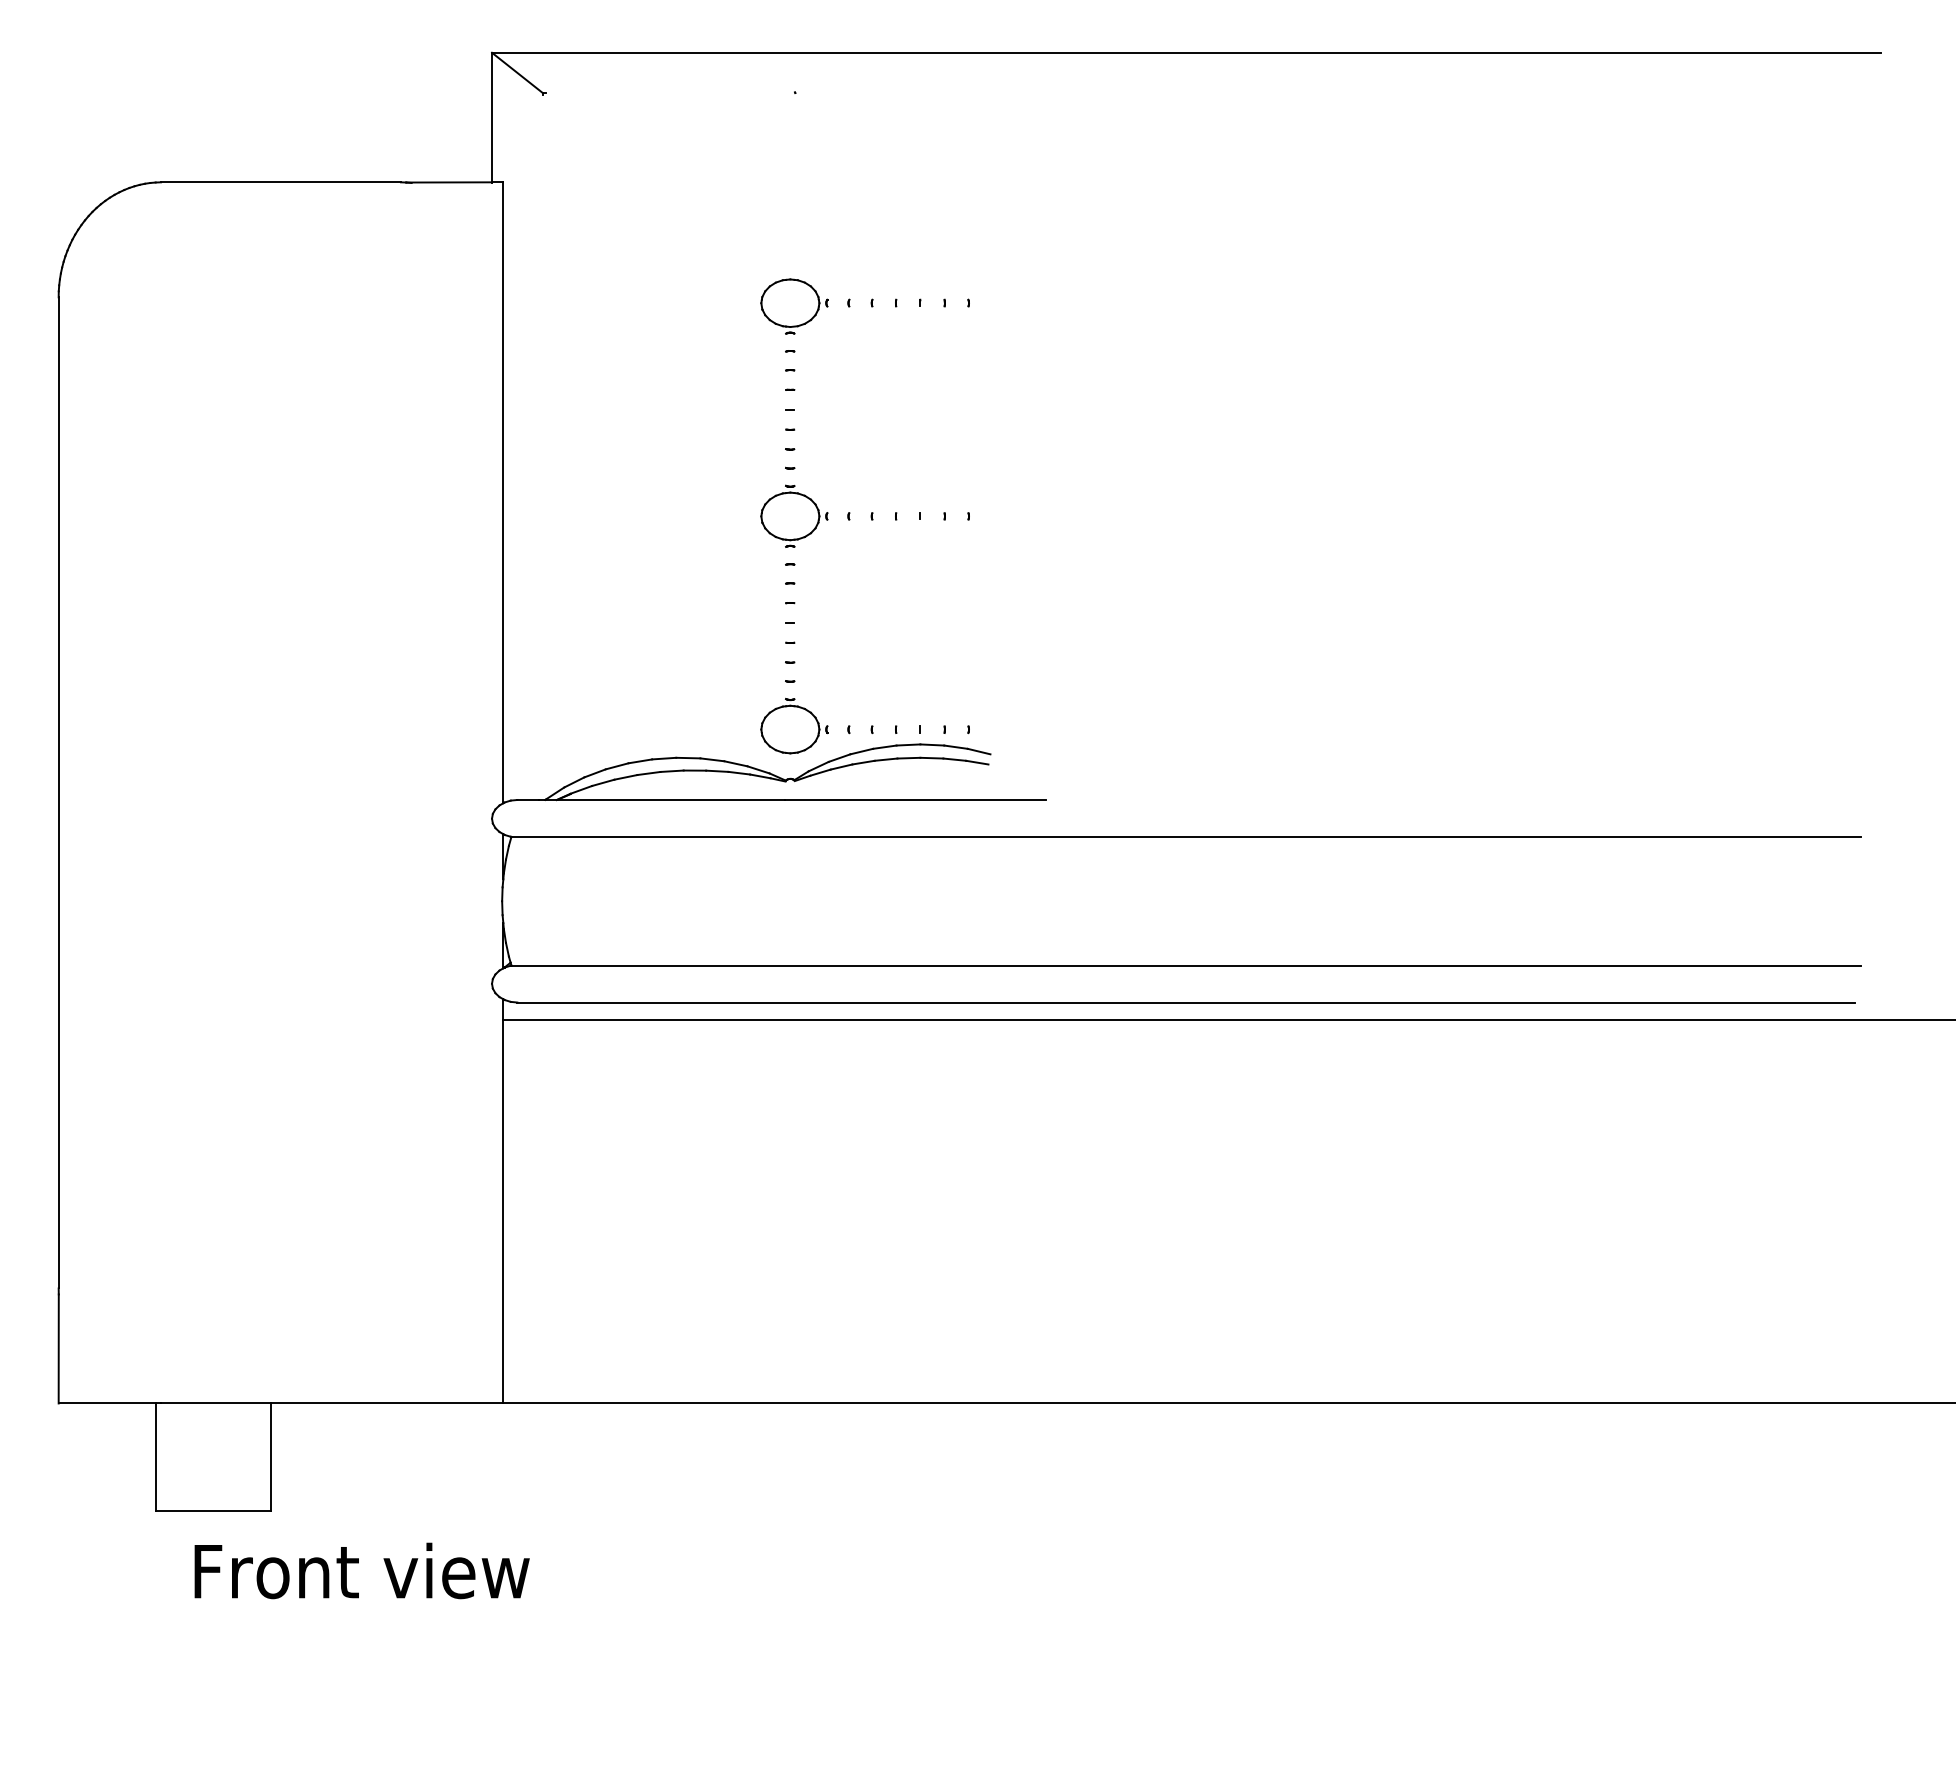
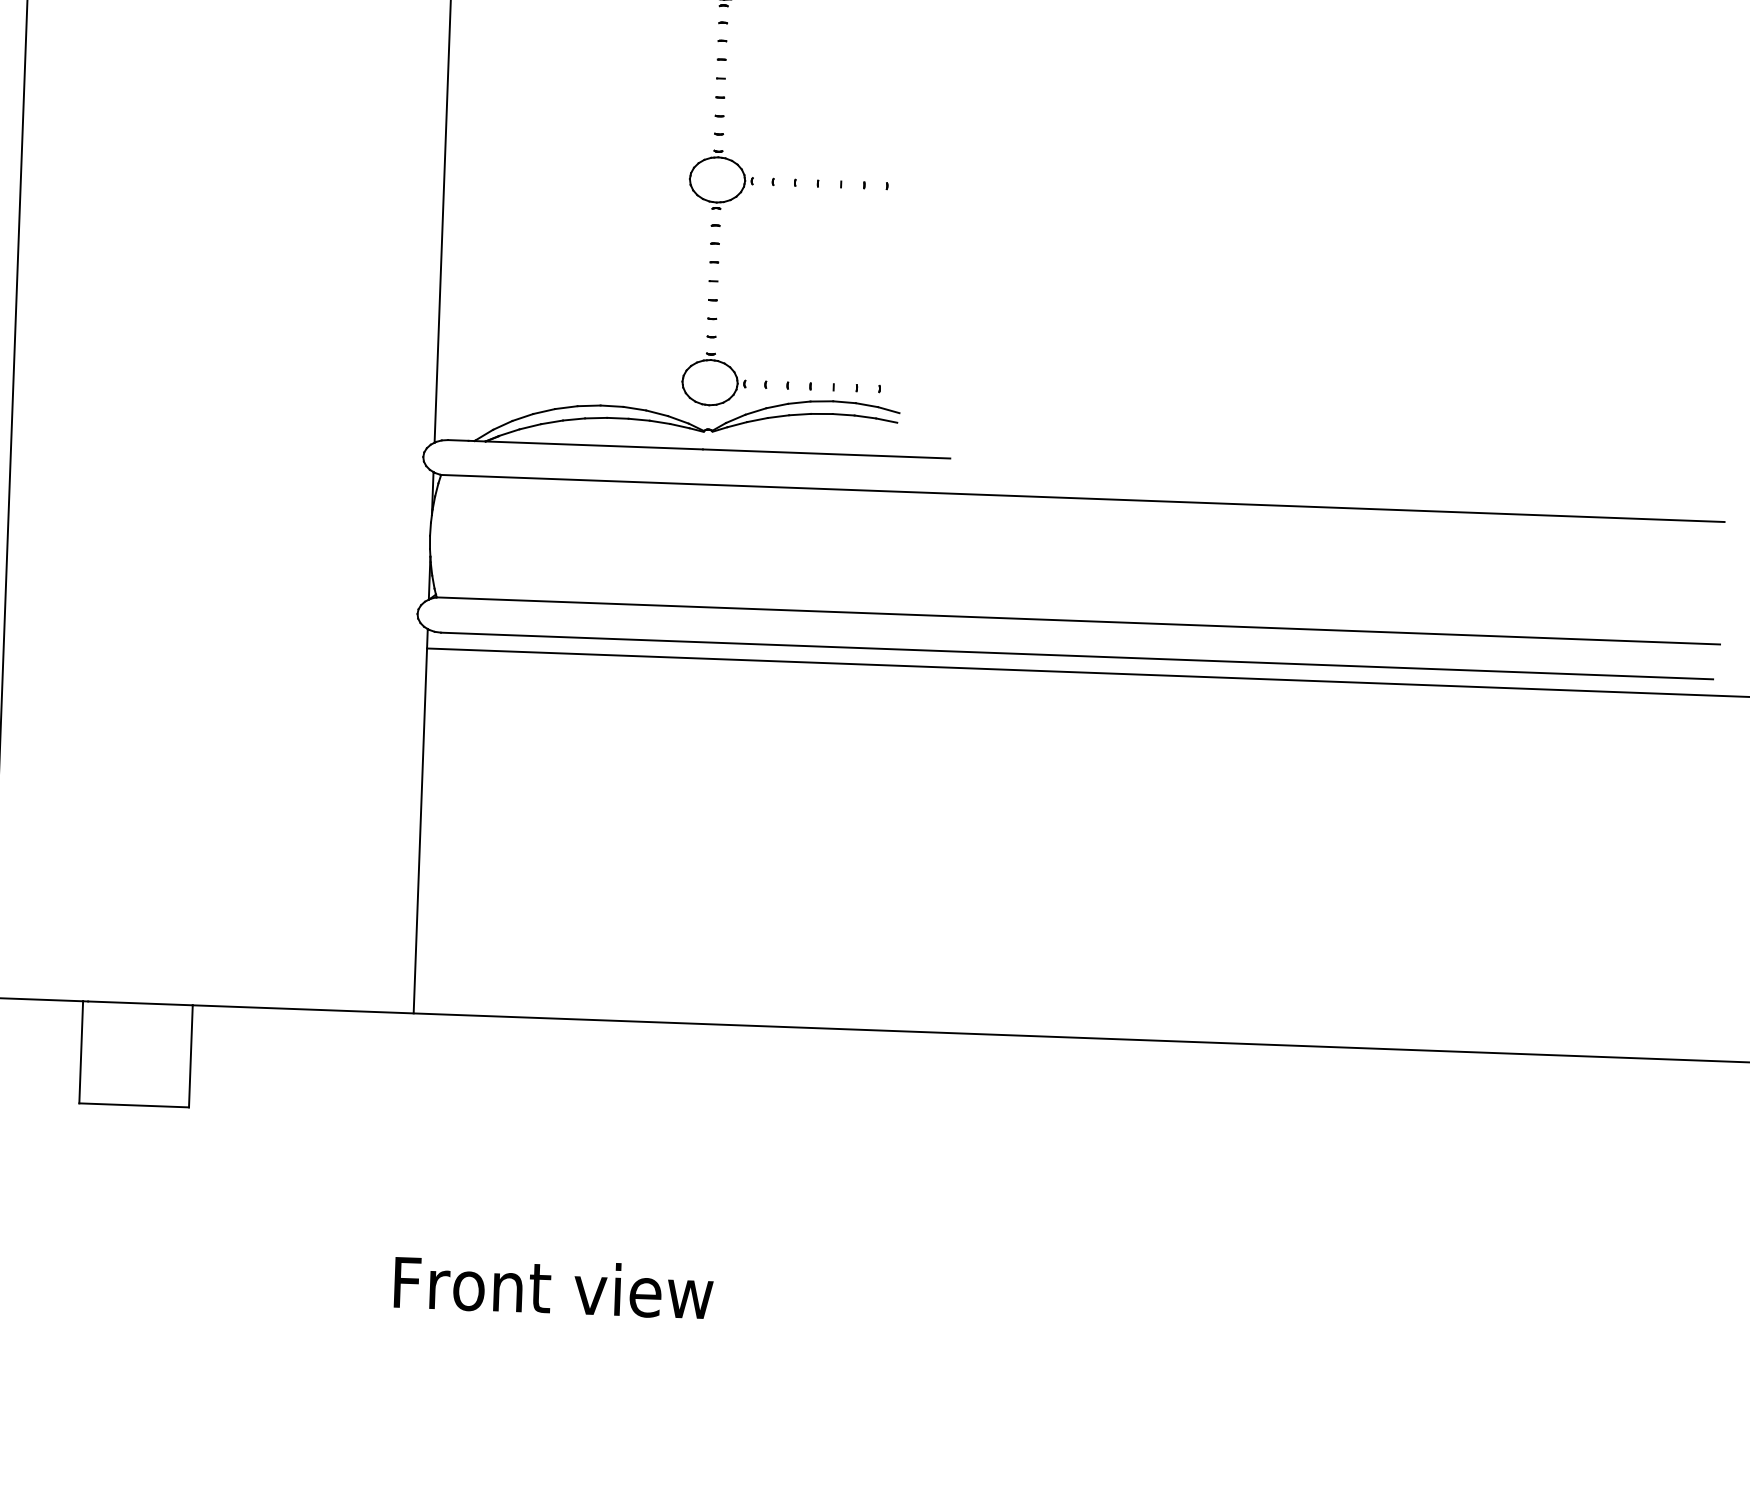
text: (361, 1570) -> (553, 1287), moved

